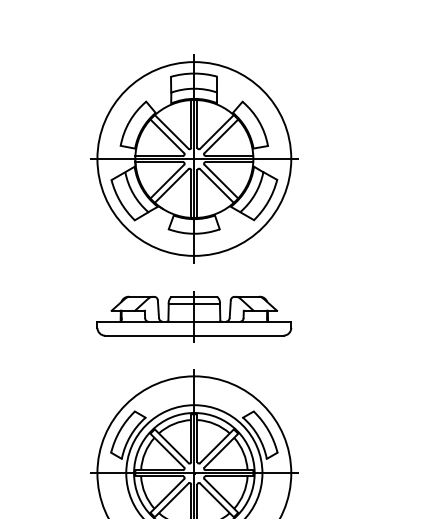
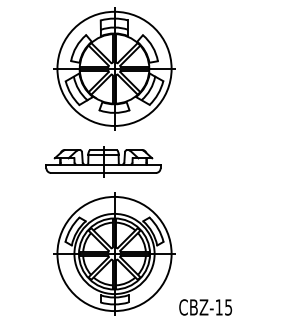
part: (194, 316) -> (103, 161), moved

